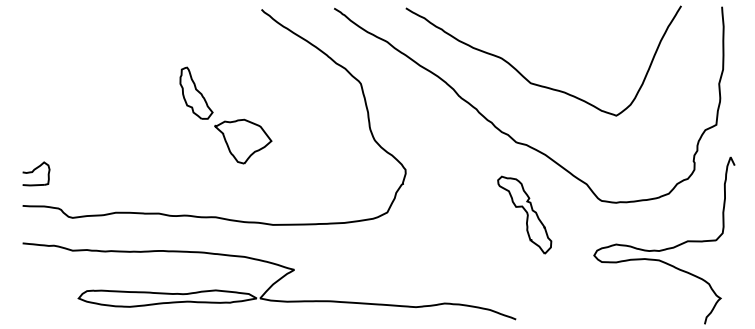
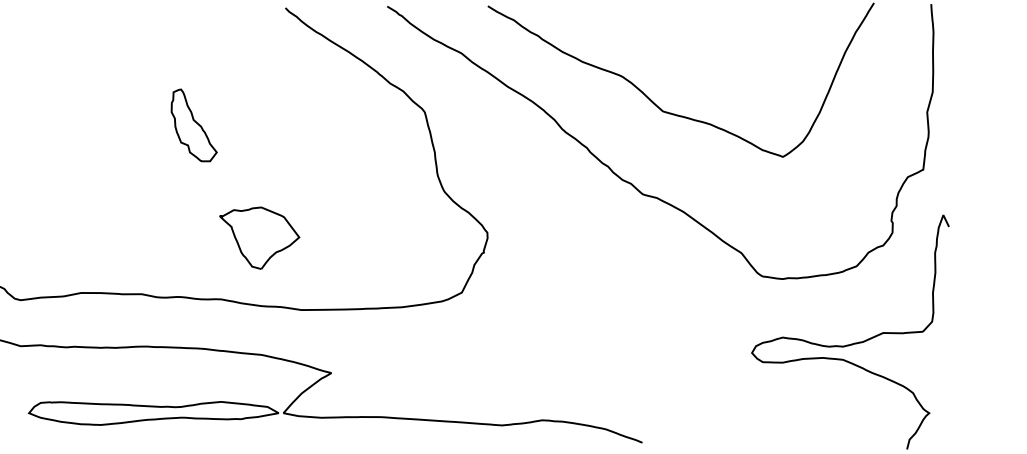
part: (243, 141) -> (260, 237), moved
part: (524, 214) -> (654, 295), removed

